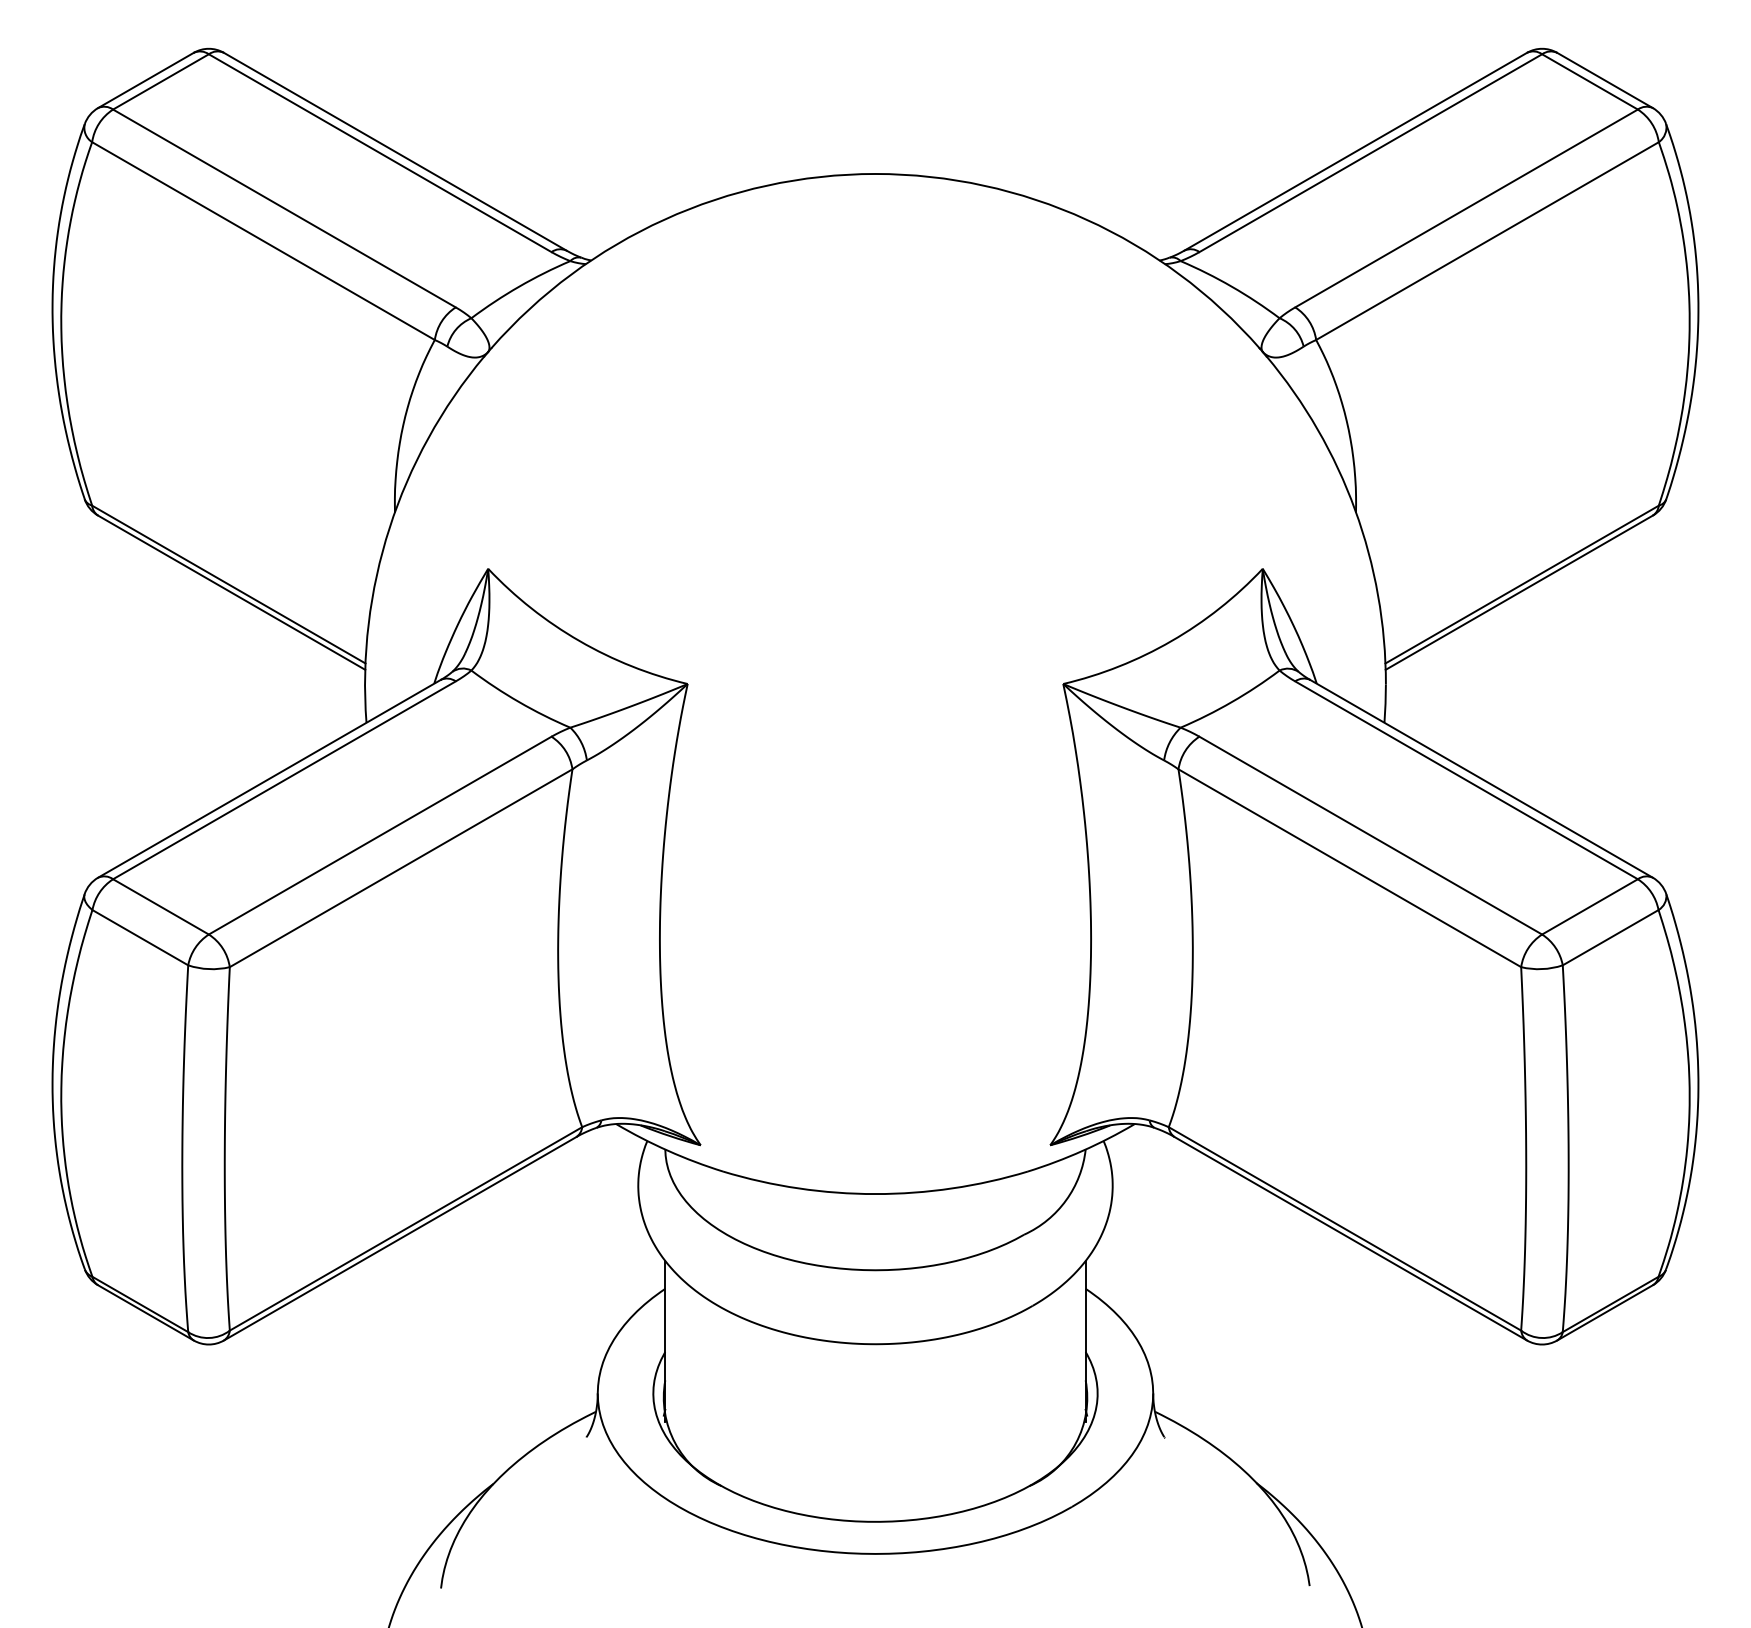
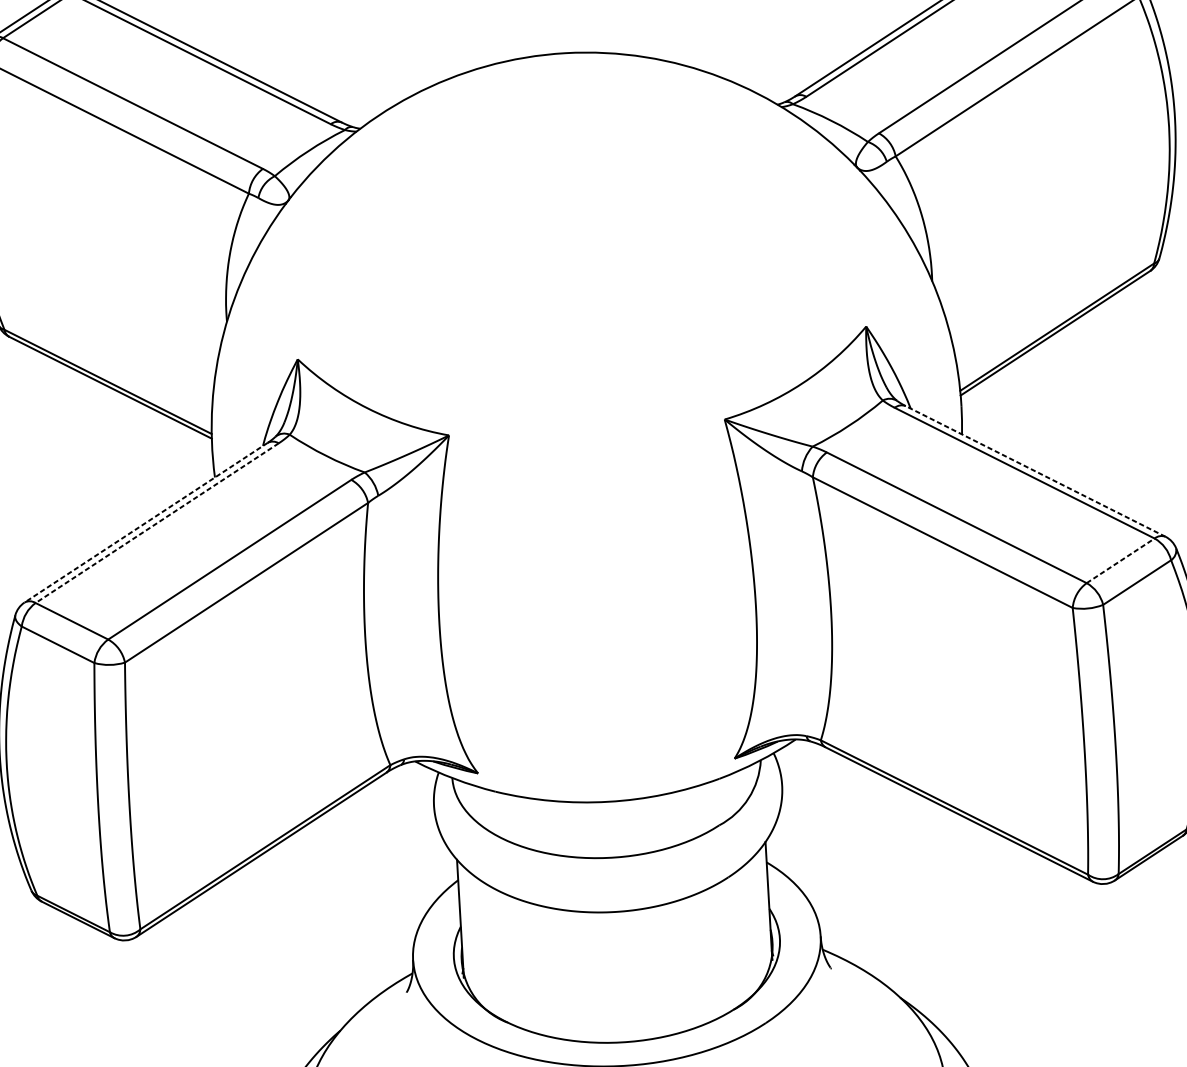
line: (269, 778) -> (146, 522), solid -> dashed
line: (1481, 778) -> (1035, 471), solid -> dashed
line: (284, 780) -> (157, 523), solid -> dashed
line: (1590, 906) -> (1121, 560), solid -> dashed

